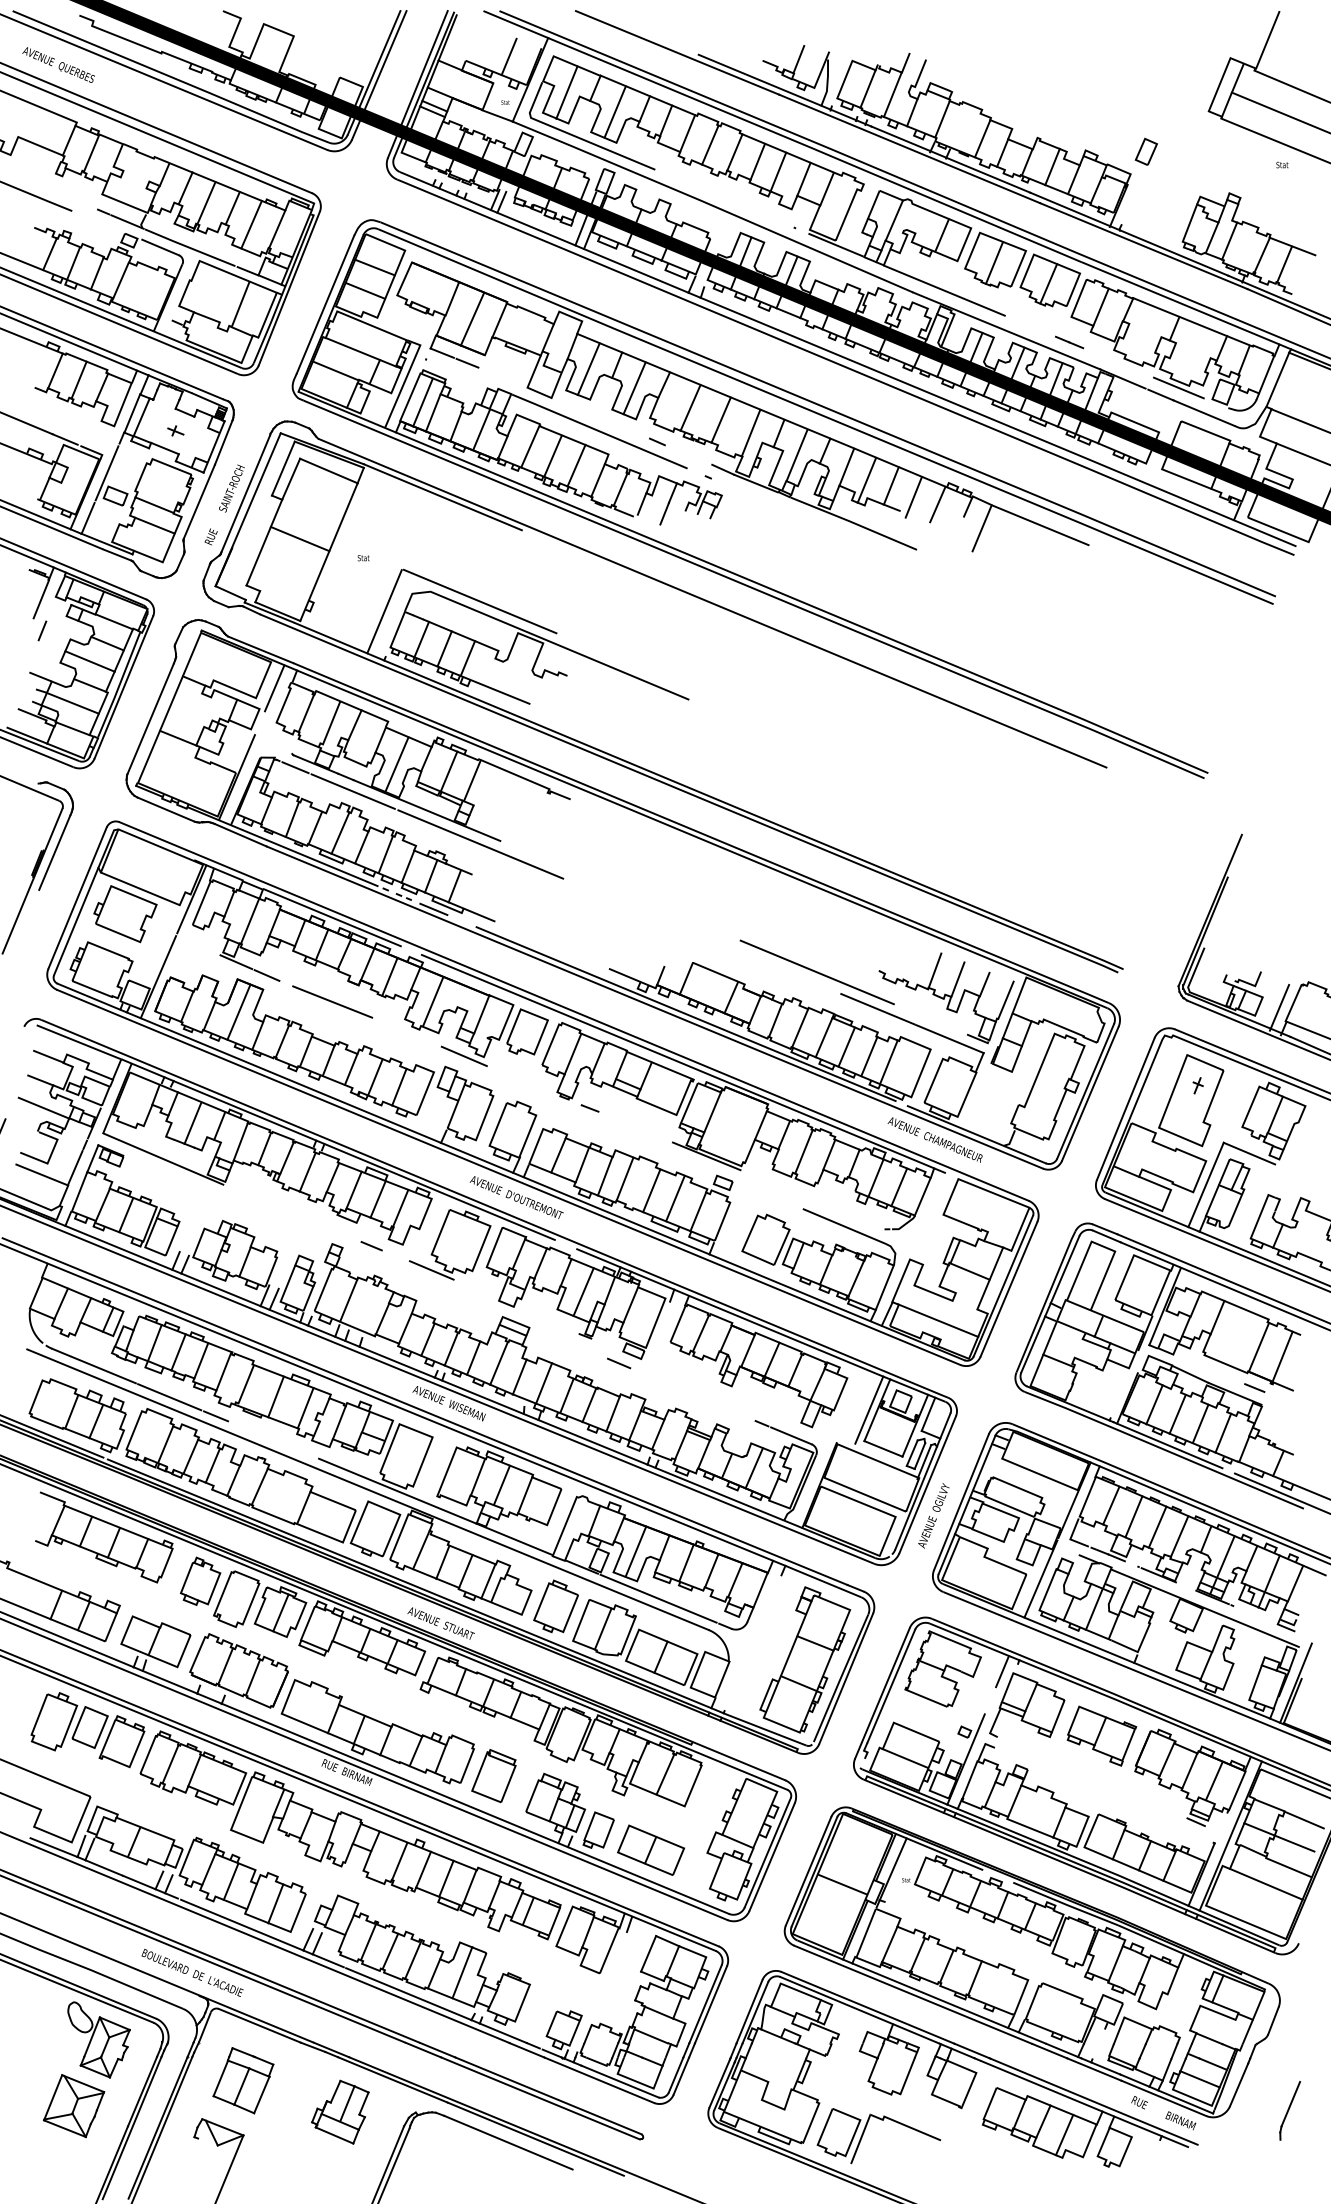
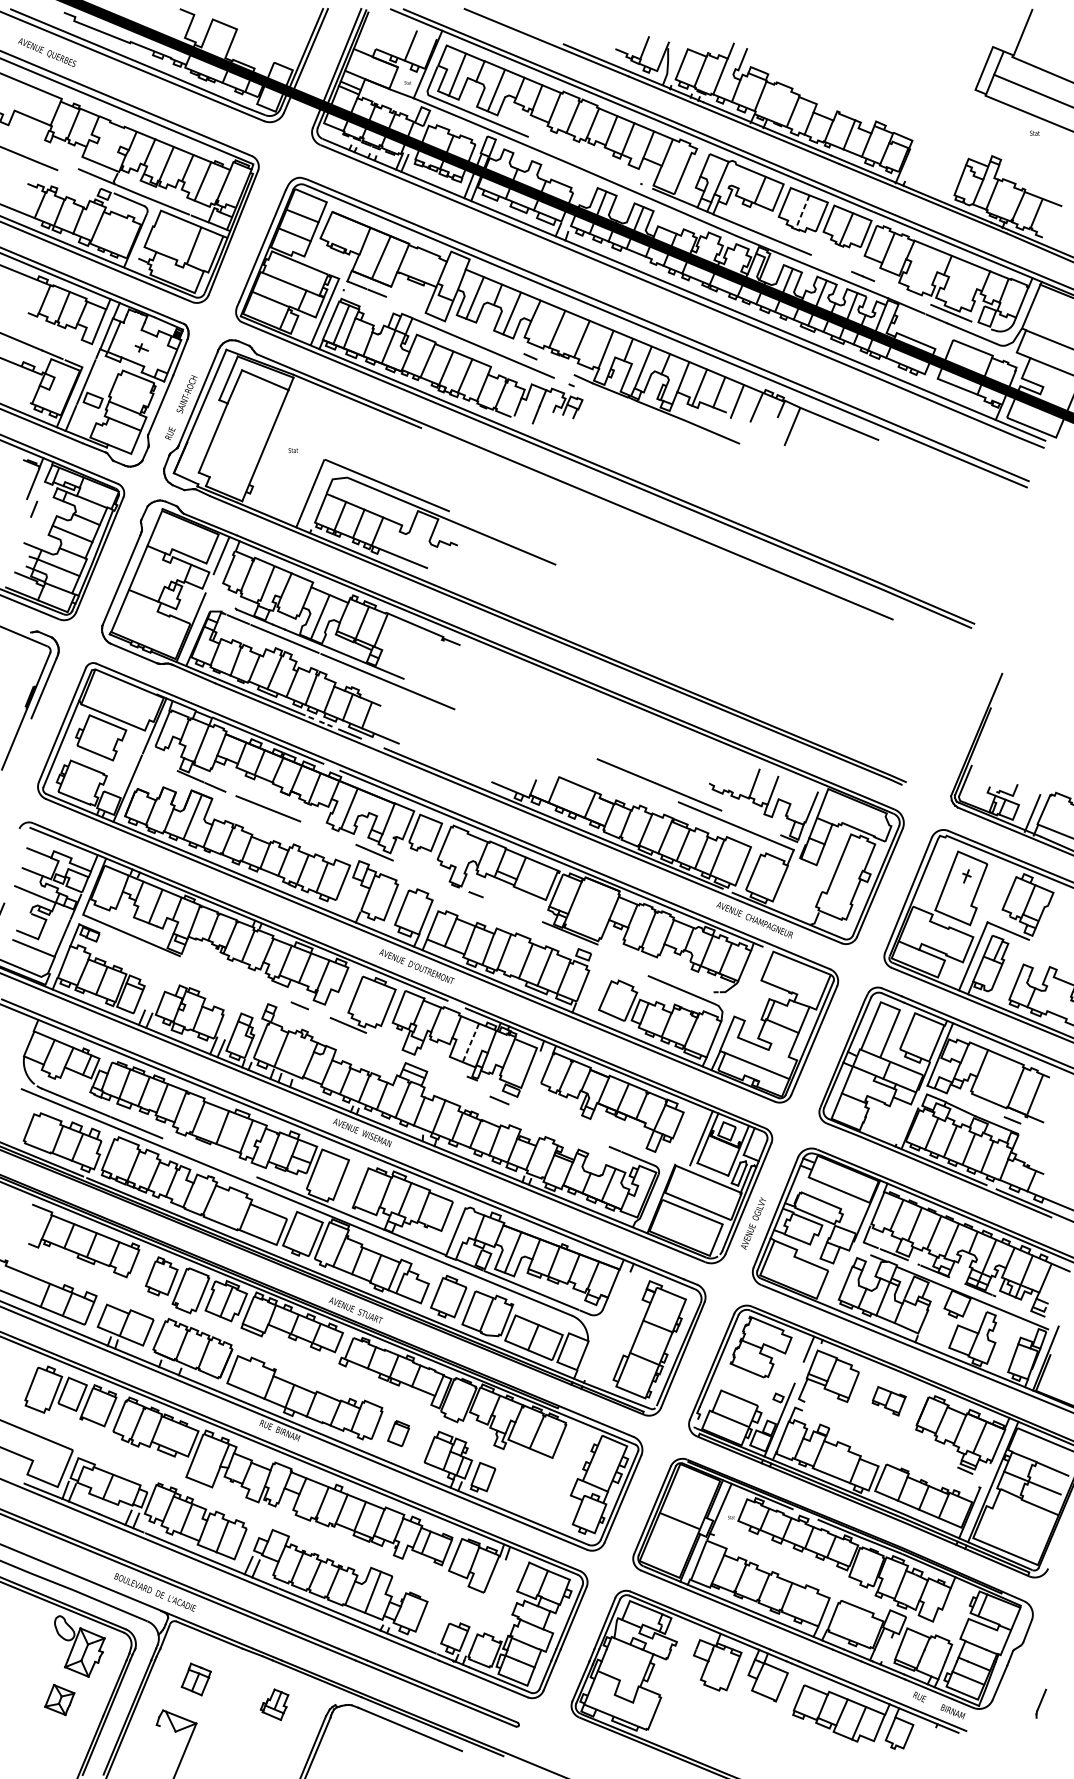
part: (1145, 151) -> (924, 122), removed
line: (994, 263) -> (802, 212), solid -> dashed
line: (299, 538) -> (241, 434), removed
line: (984, 984) -> (794, 794), removed
line: (572, 1053) -> (461, 850), removed
line: (583, 1291) -> (470, 1042), solid -> dashed
line: (216, 1416) -> (174, 1143), removed
line: (1040, 1578) -> (839, 1274), removed
part: (1101, 1735) -> (888, 1400), size x0.6
part: (493, 1776) -> (398, 1433), size x0.6
part: (651, 1849) -> (525, 1492), removed
line: (1266, 1884) -> (1022, 1521), removed
part: (243, 2080) -> (196, 1679), size x0.6
part: (74, 2106) -> (60, 1700), size x0.6
part: (1290, 2110) -> (1041, 1703), size x0.6
part: (340, 2111) -> (274, 1704), size x0.6
part: (865, 2130) -> (698, 1719), removed

